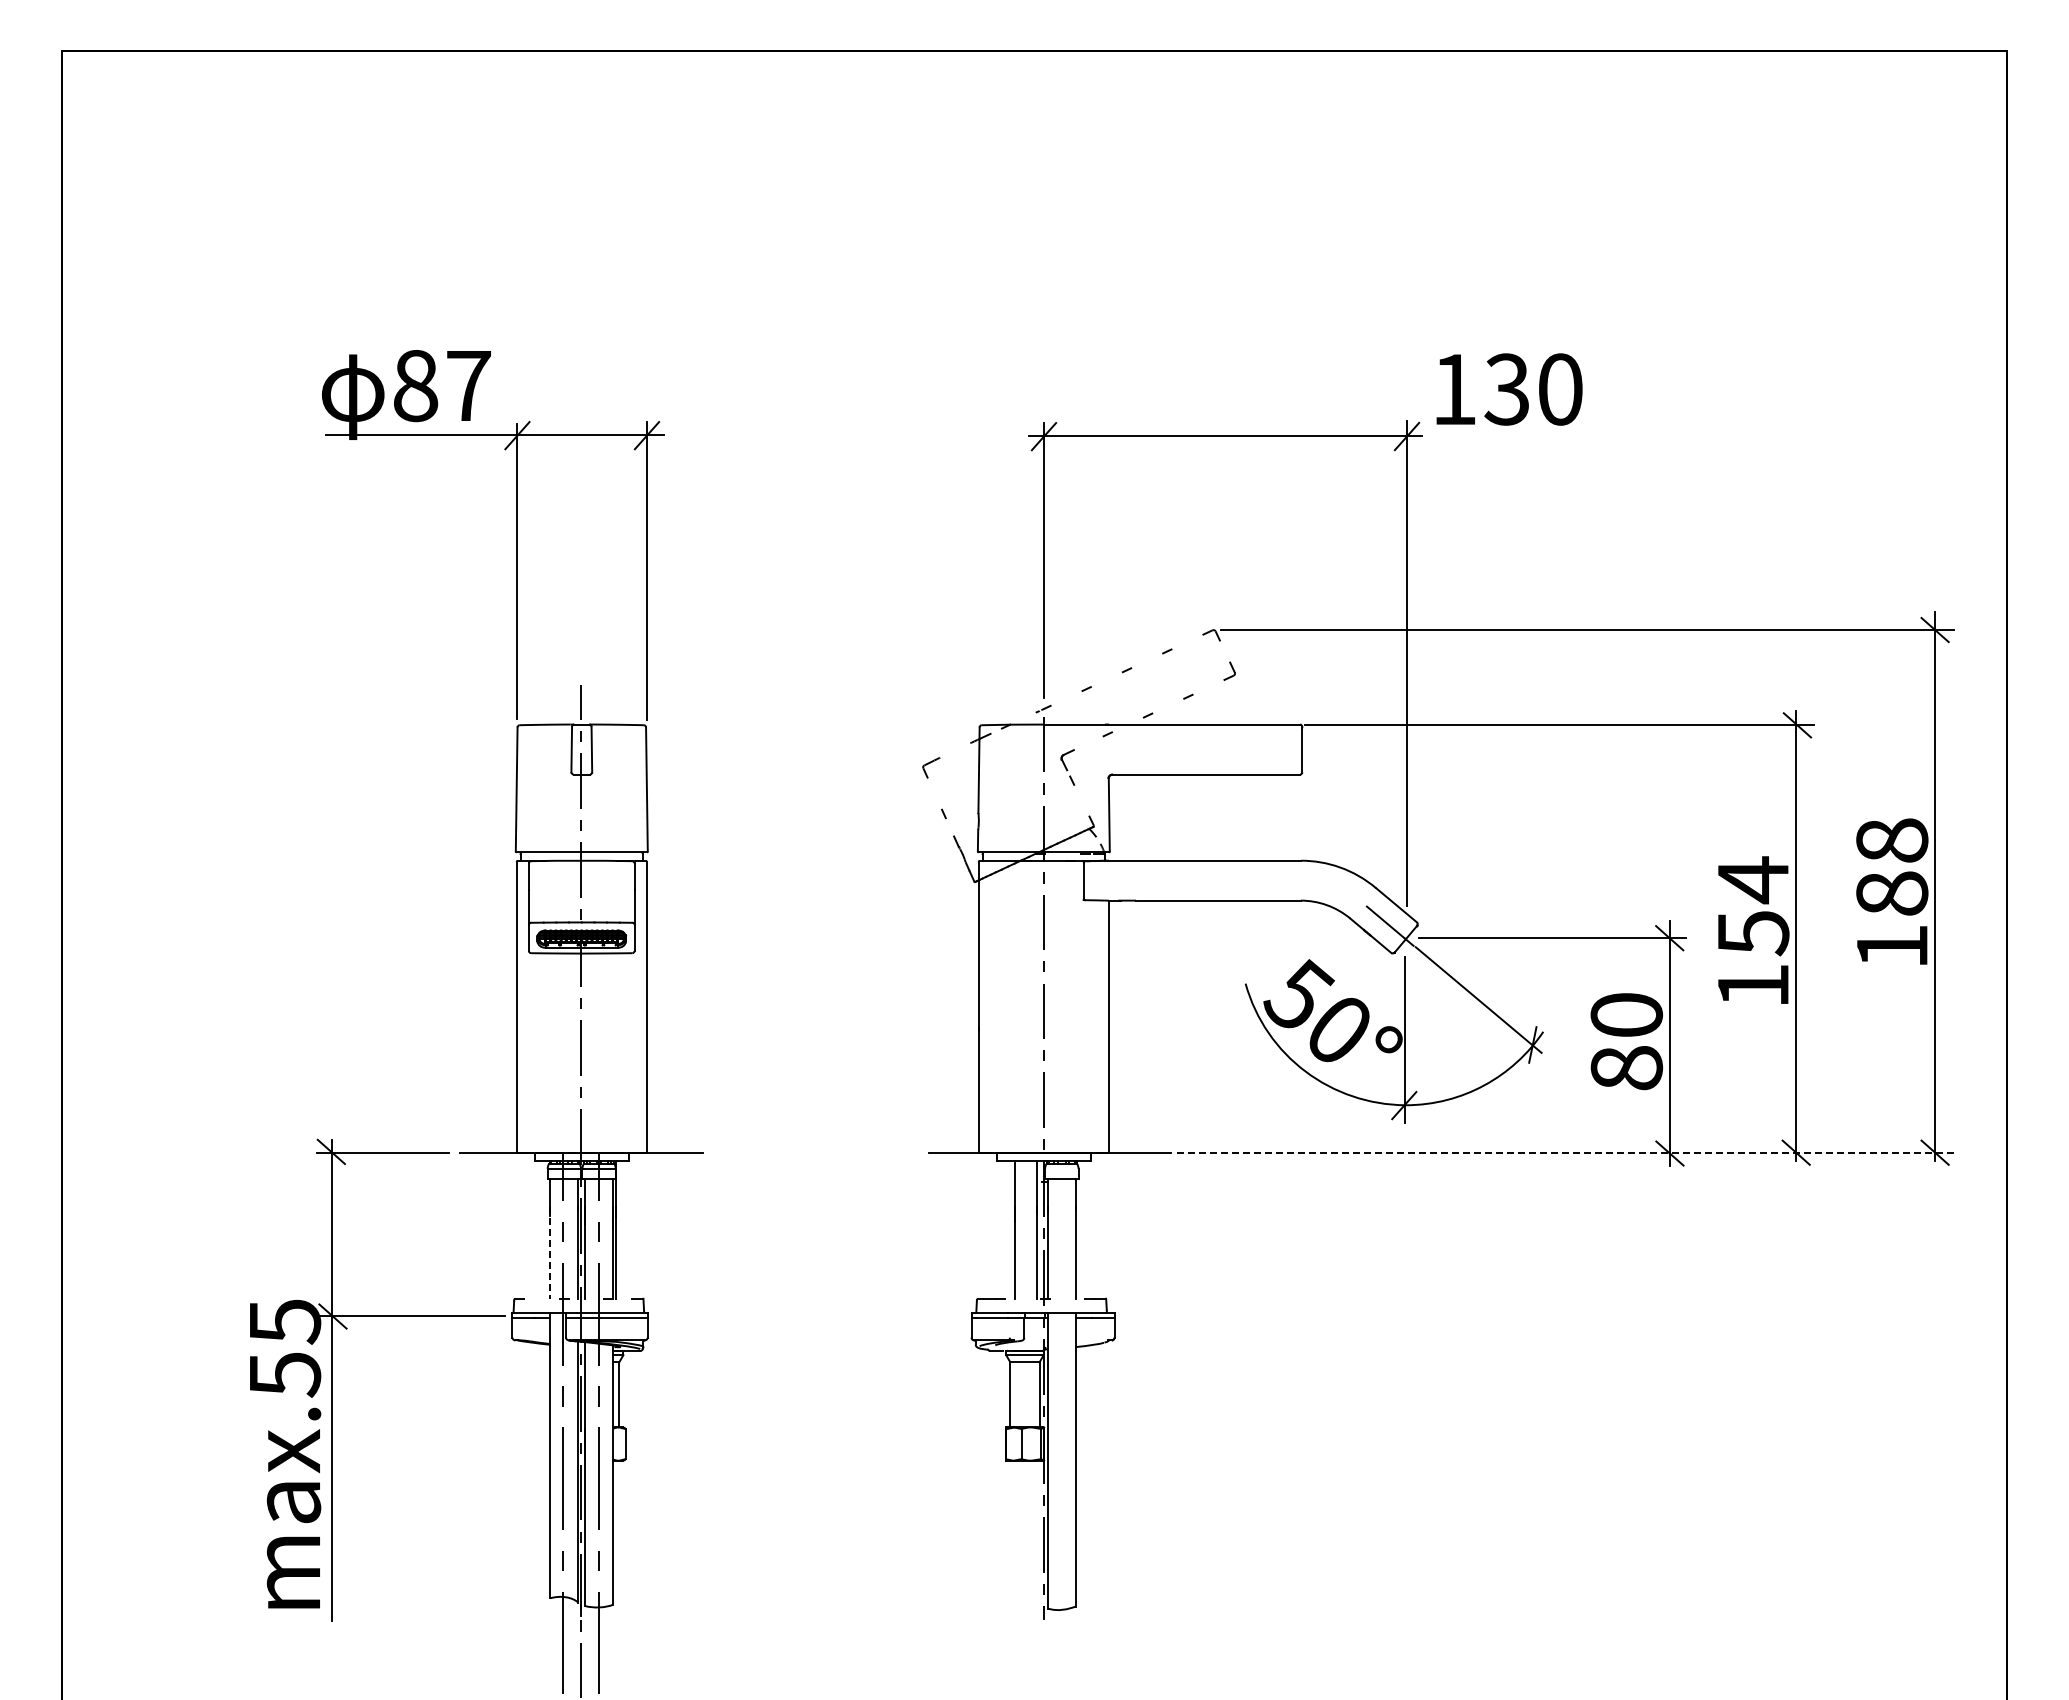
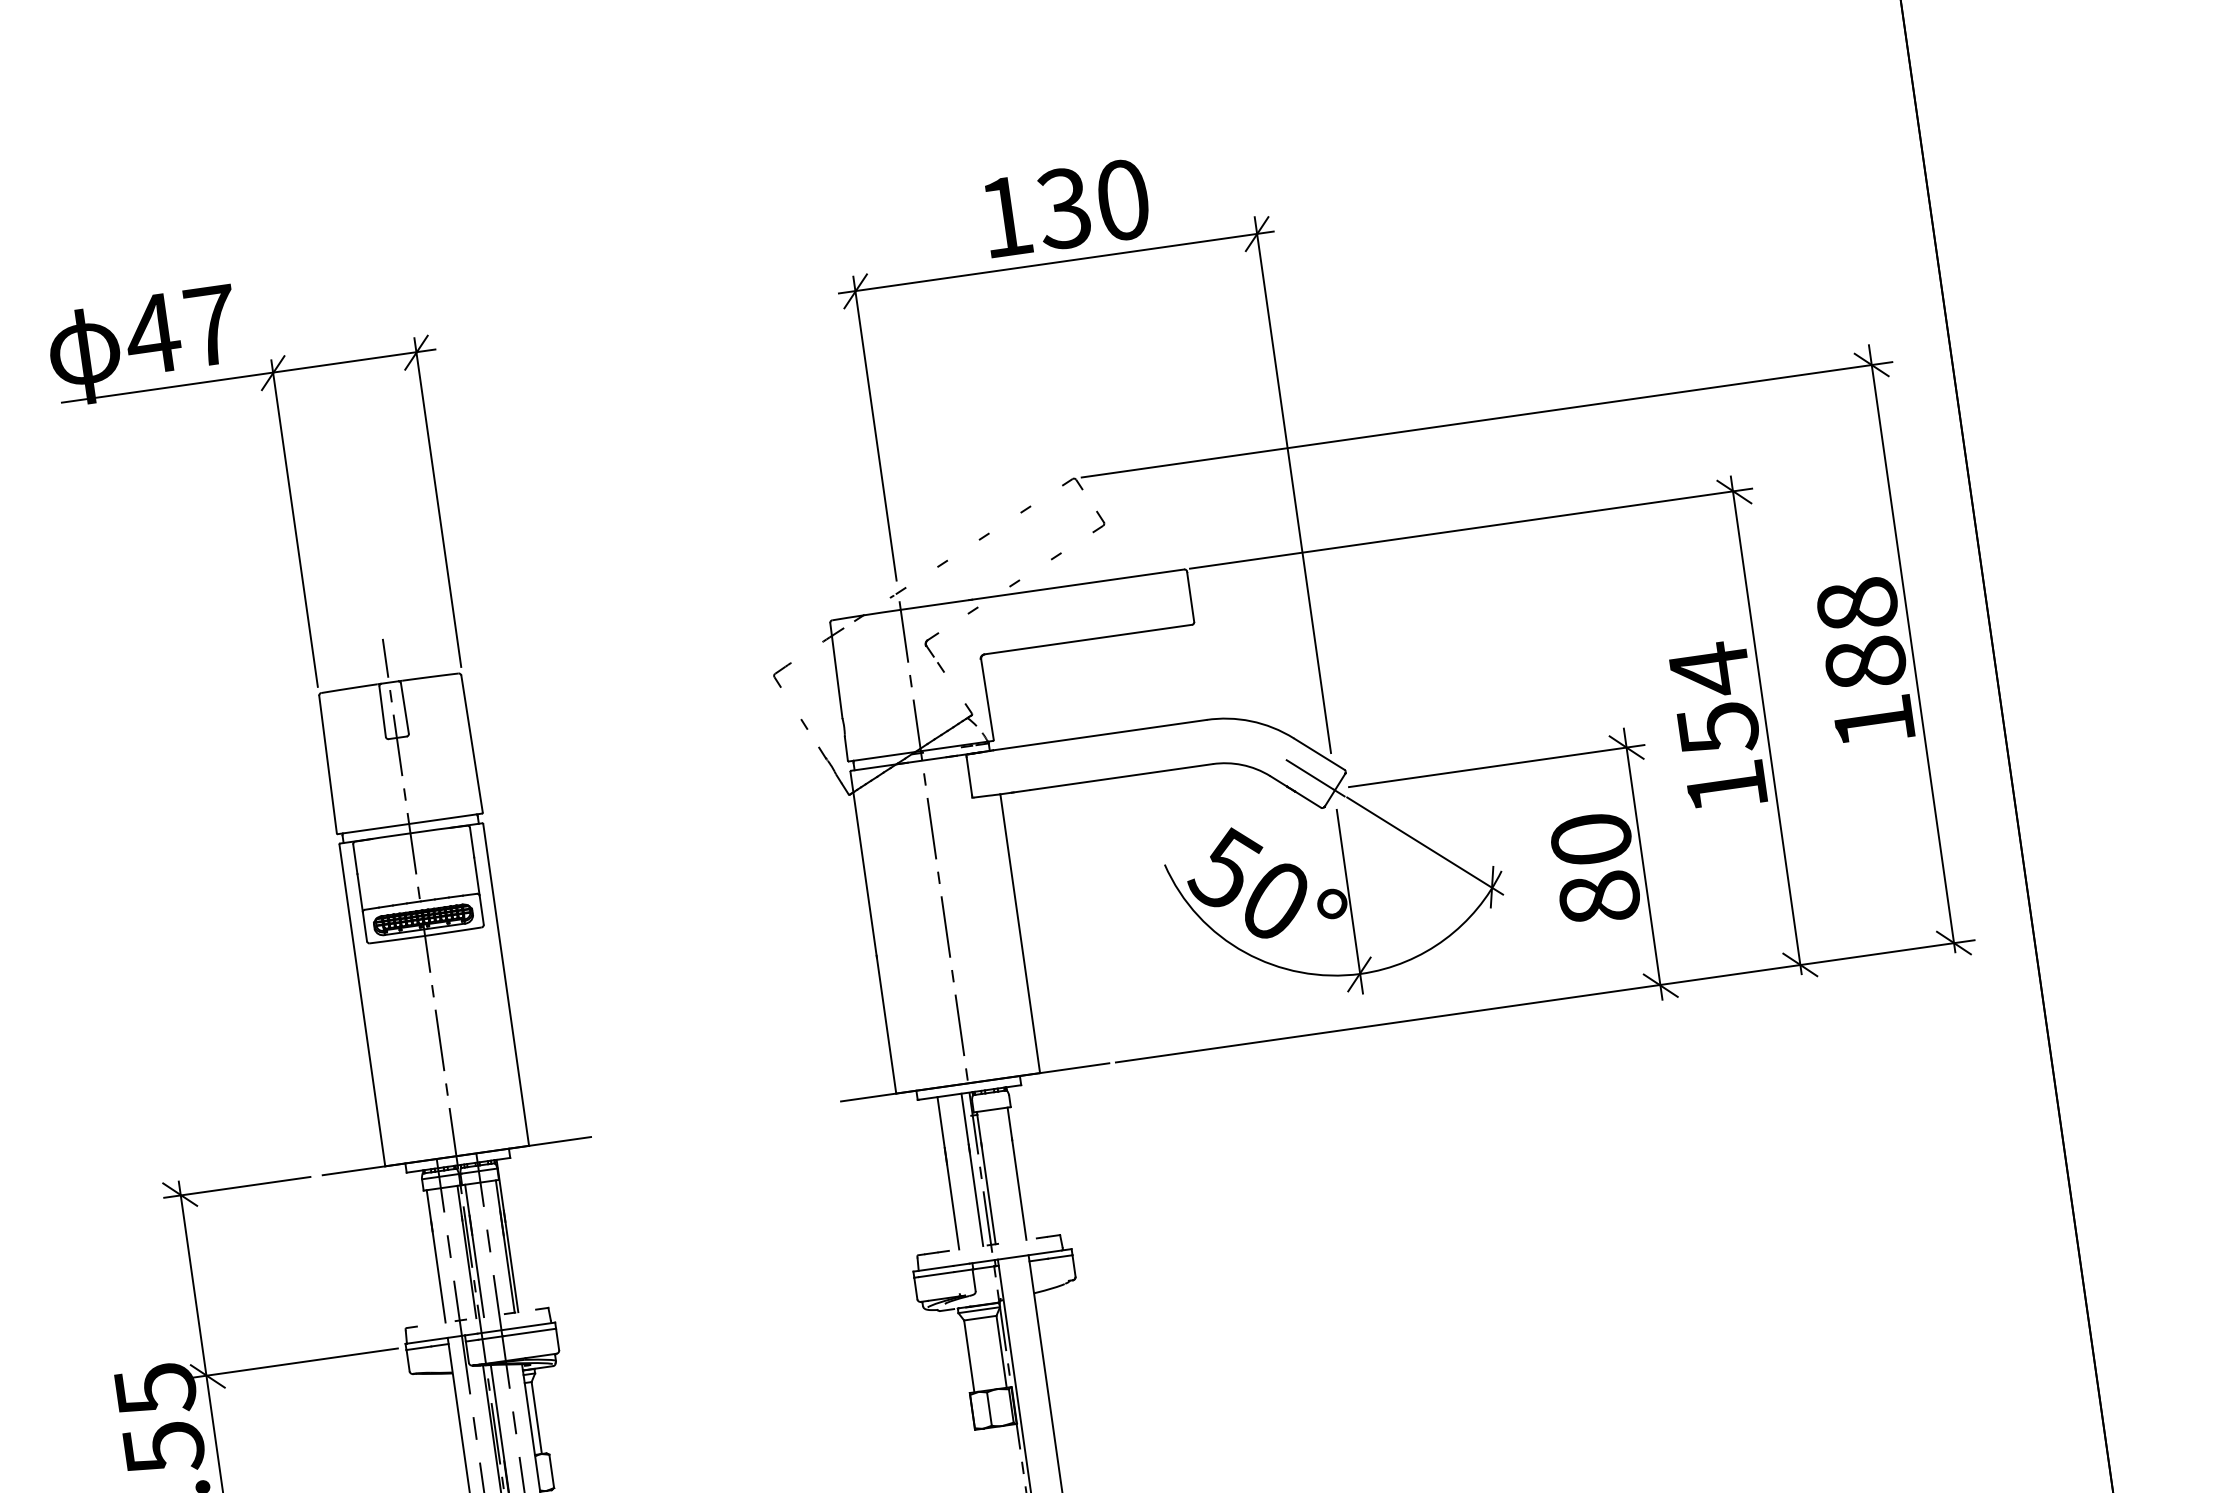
text: (415, 386) -> (152, 334), 87 -> 47
text: (1509, 389) -> (1066, 208), moved
line: (1566, 1152) -> (1546, 1000), dashed -> solid
line: (550, 1252) -> (438, 1271), dashed -> solid

